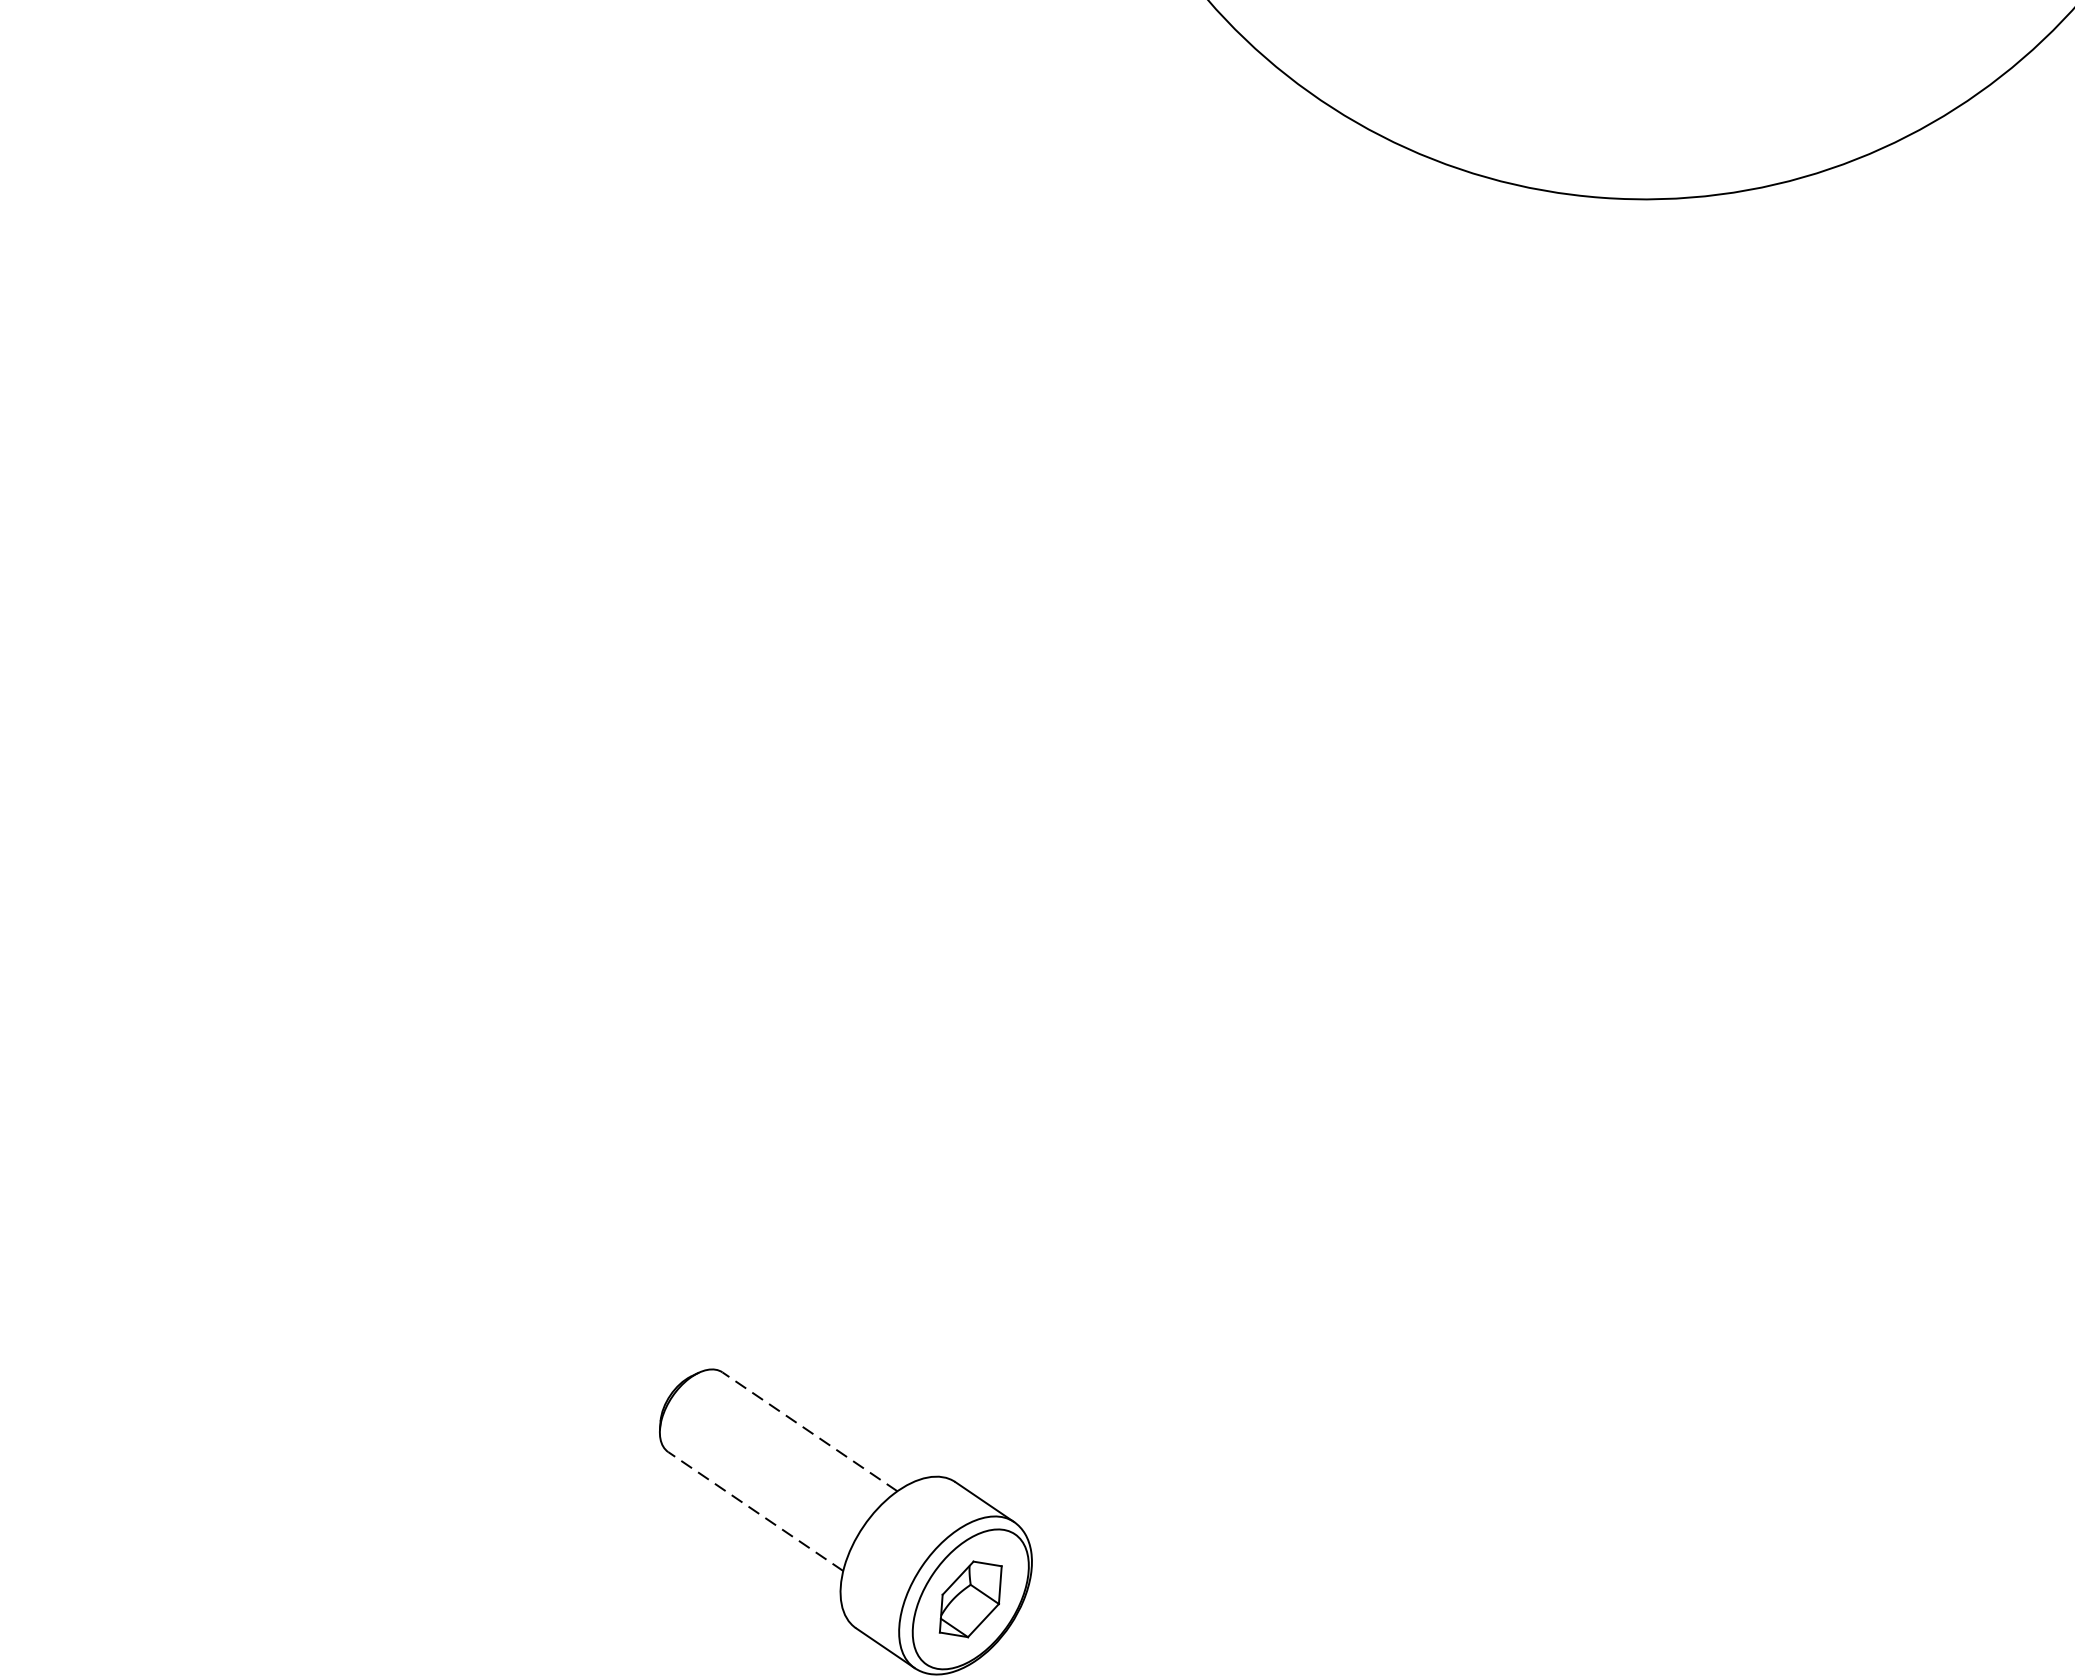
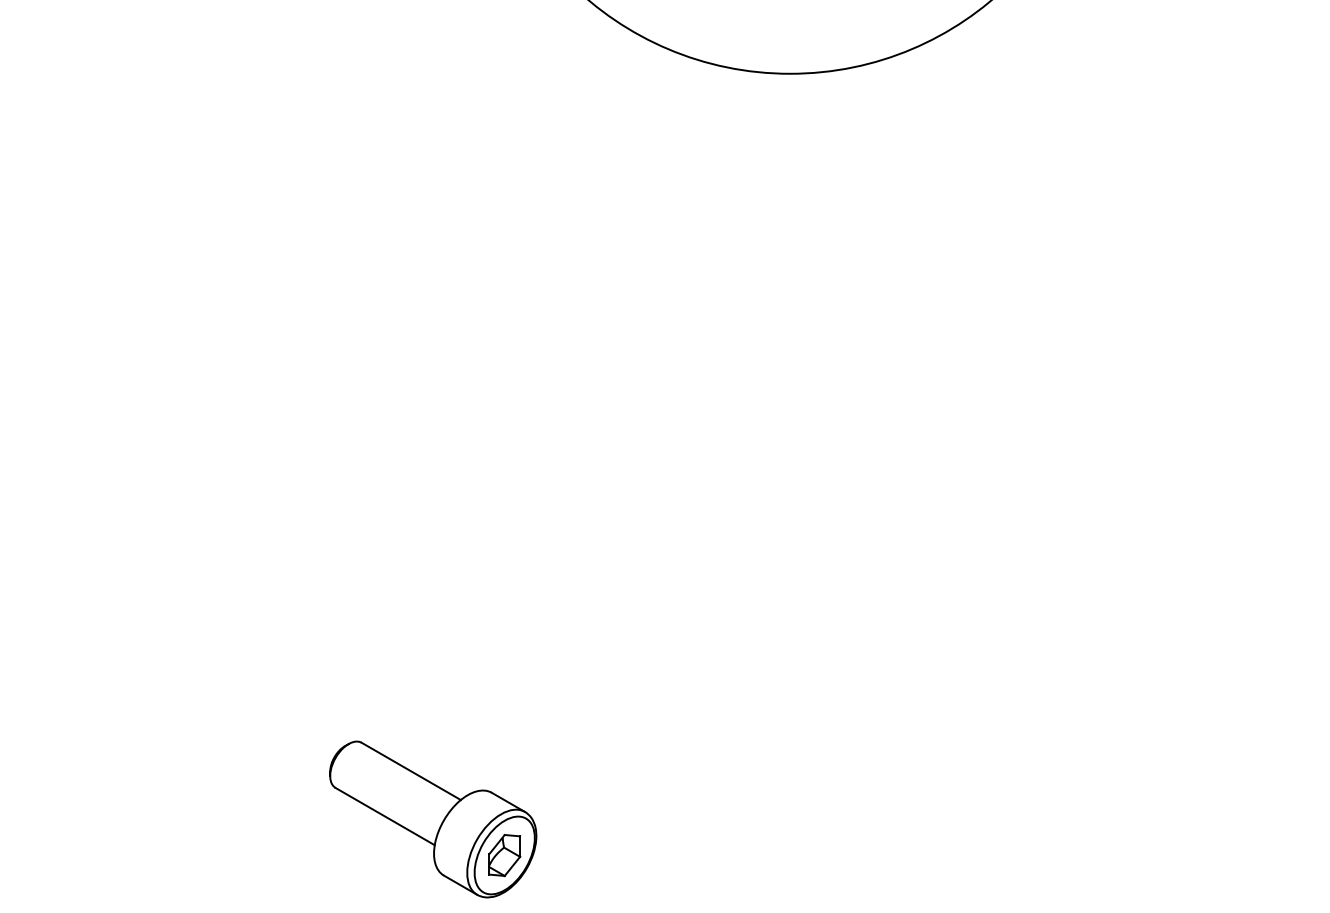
line: (808, 1431) -> (410, 771), dashed -> solid
line: (754, 1511) -> (384, 816), dashed -> solid

